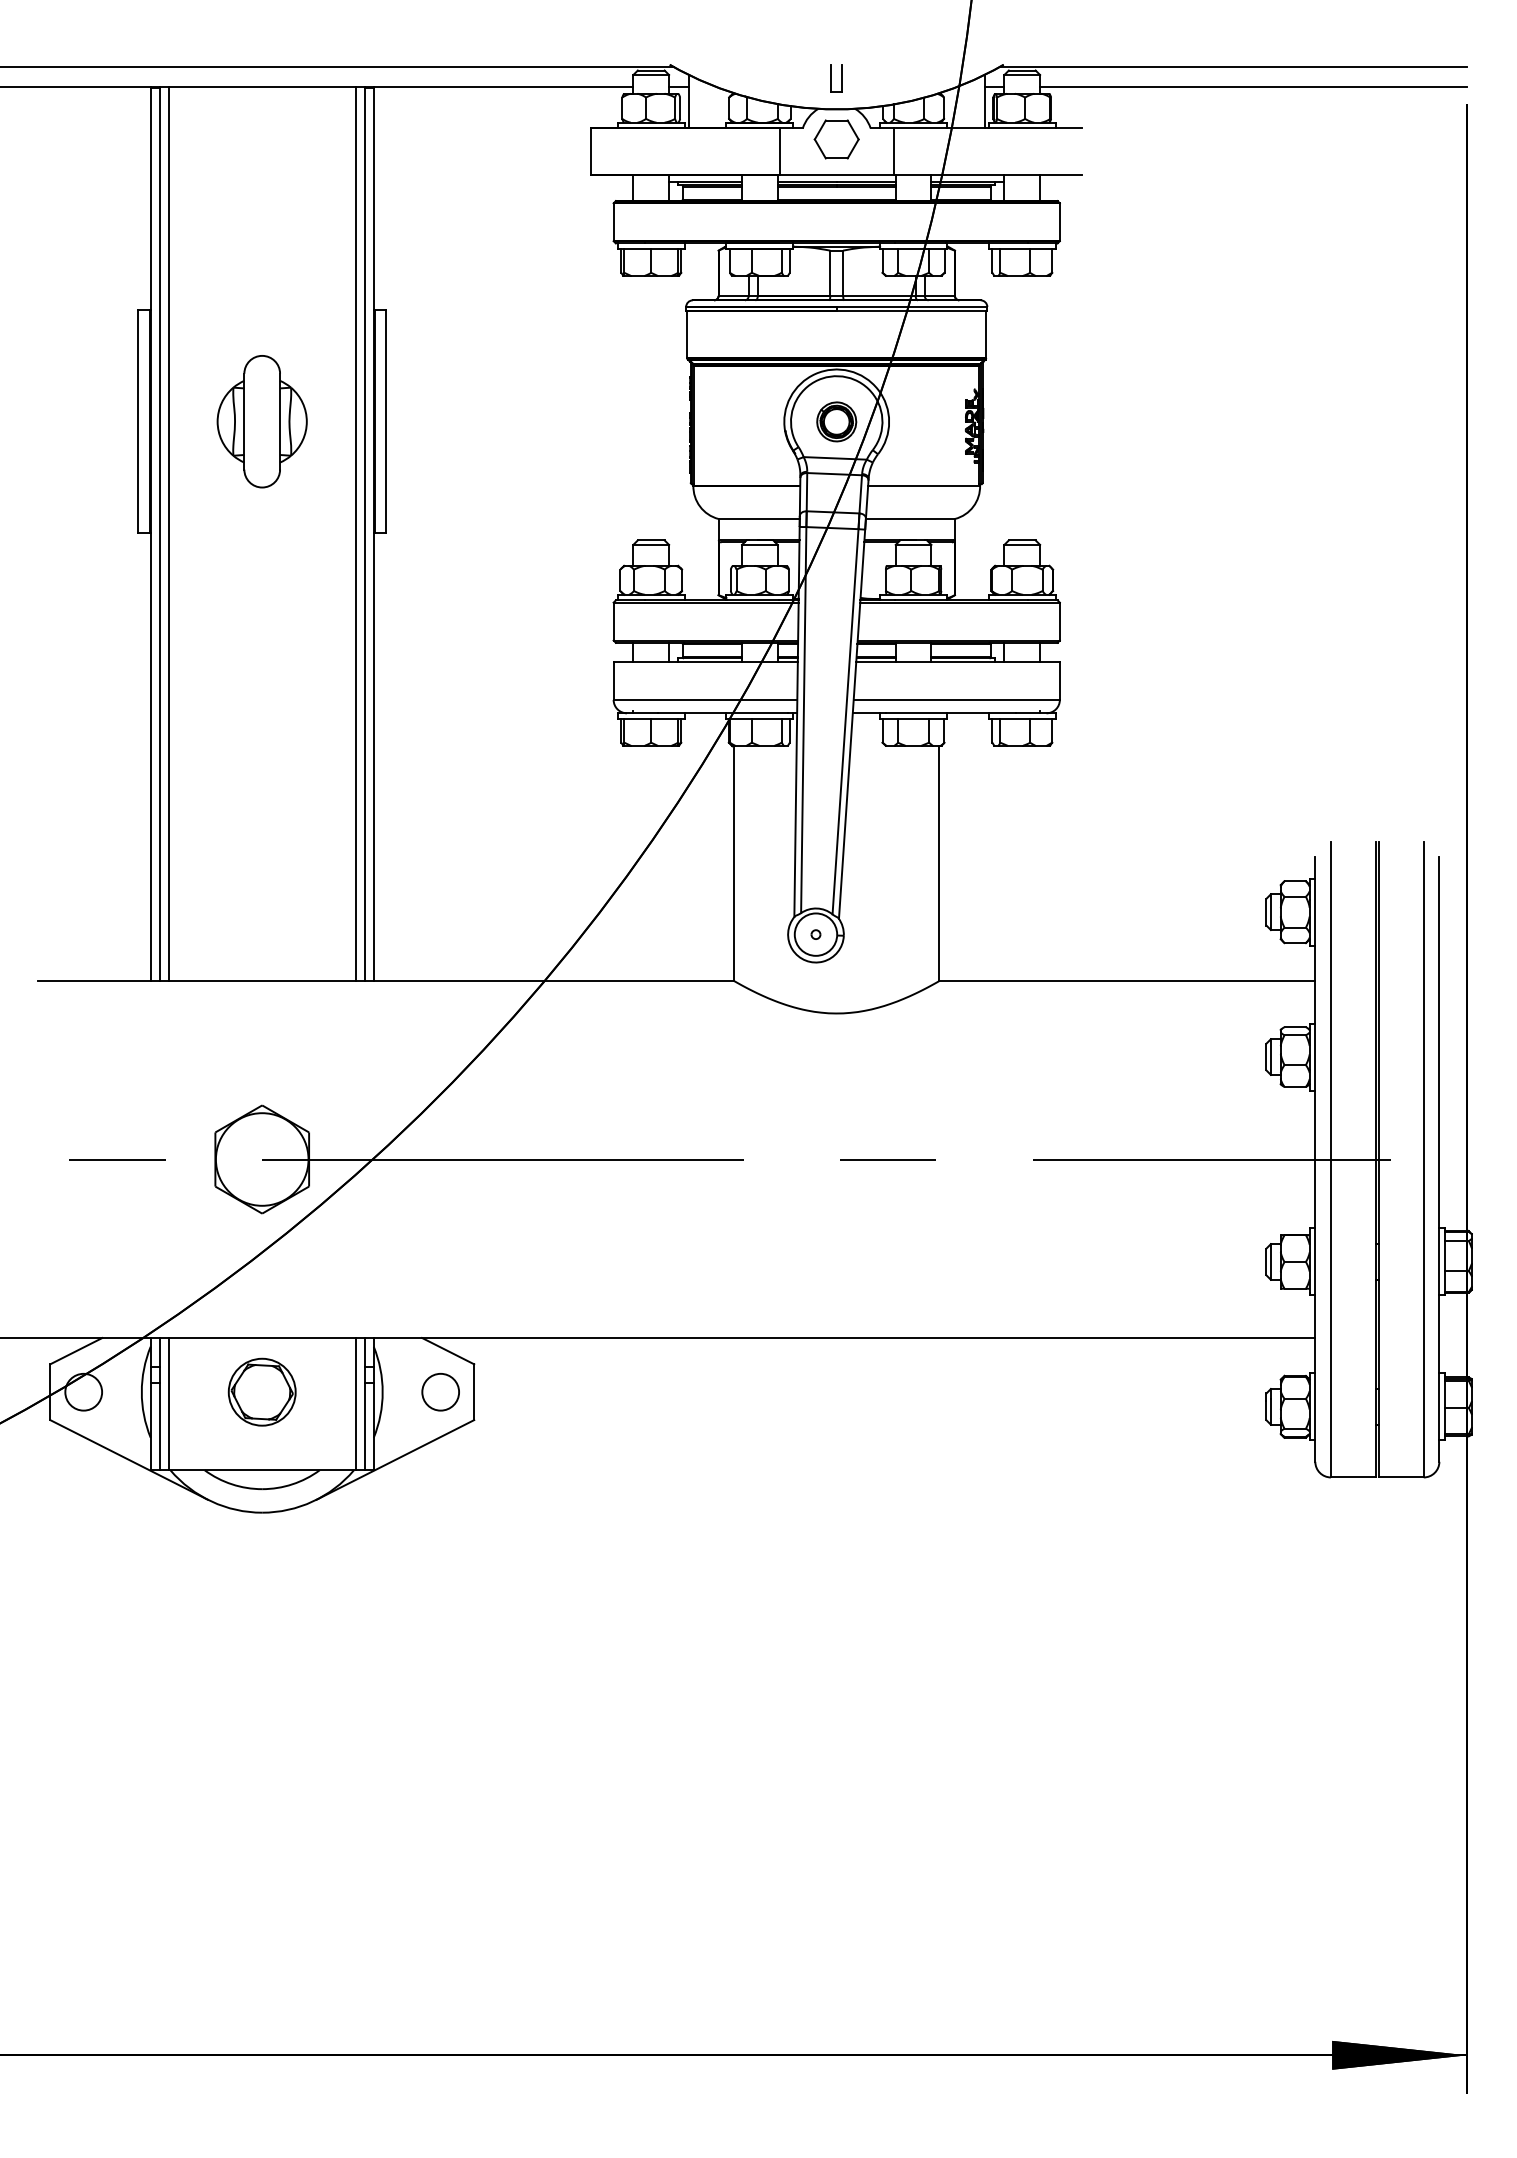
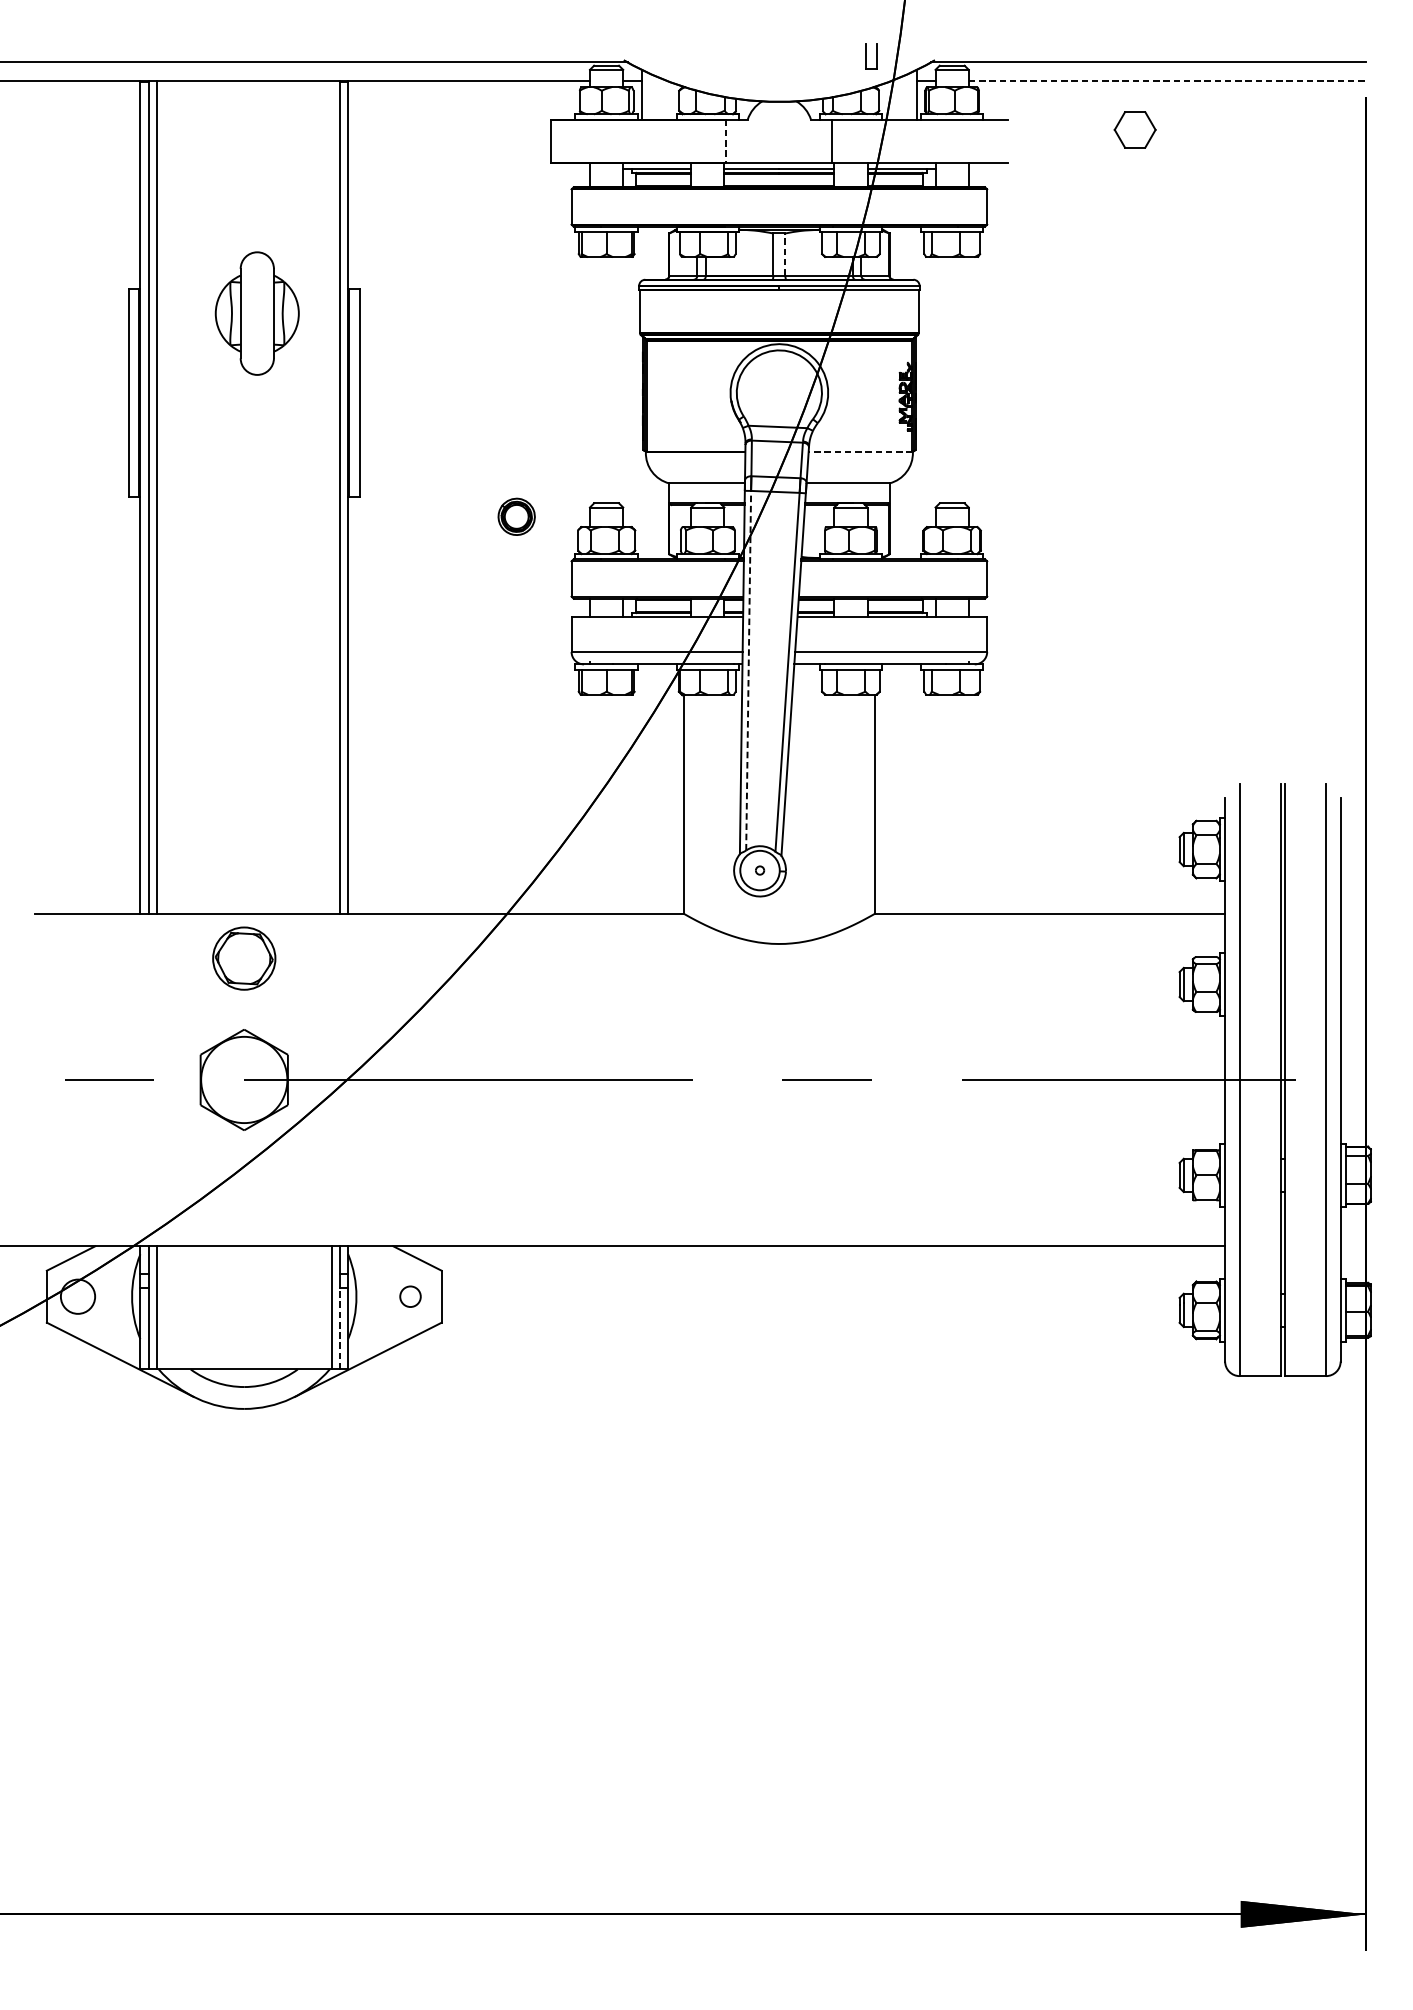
part: (836, 78) -> (871, 57), moved
line: (1254, 87) -> (1168, 81), solid -> dashed
part: (836, 139) -> (1134, 129), moved
line: (779, 152) -> (726, 142), solid -> dashed
line: (843, 273) -> (785, 254), solid -> dashed
part: (261, 421) -> (256, 313), moved
part: (836, 421) -> (516, 516), moved
line: (924, 485) -> (861, 452), solid -> dashed
line: (355, 534) -> (331, 497), removed
line: (803, 719) -> (748, 670), solid -> dashed
part: (261, 1391) -> (243, 957), moved
circle: (440, 1391) -> (410, 1296), size x0.6
line: (364, 1426) -> (339, 1328), solid -> dashed

